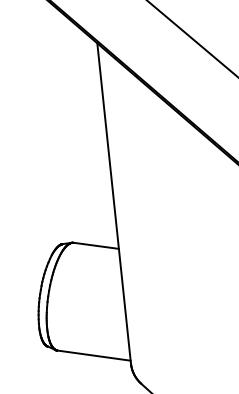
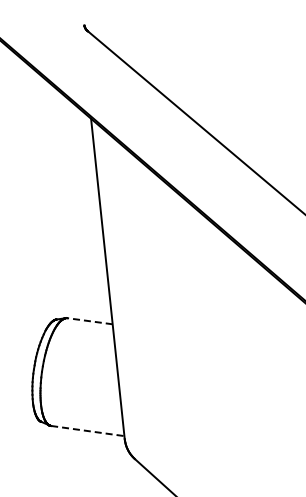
line: (96, 246) -> (90, 321), solid -> dashed
line: (93, 356) -> (87, 431), solid -> dashed

